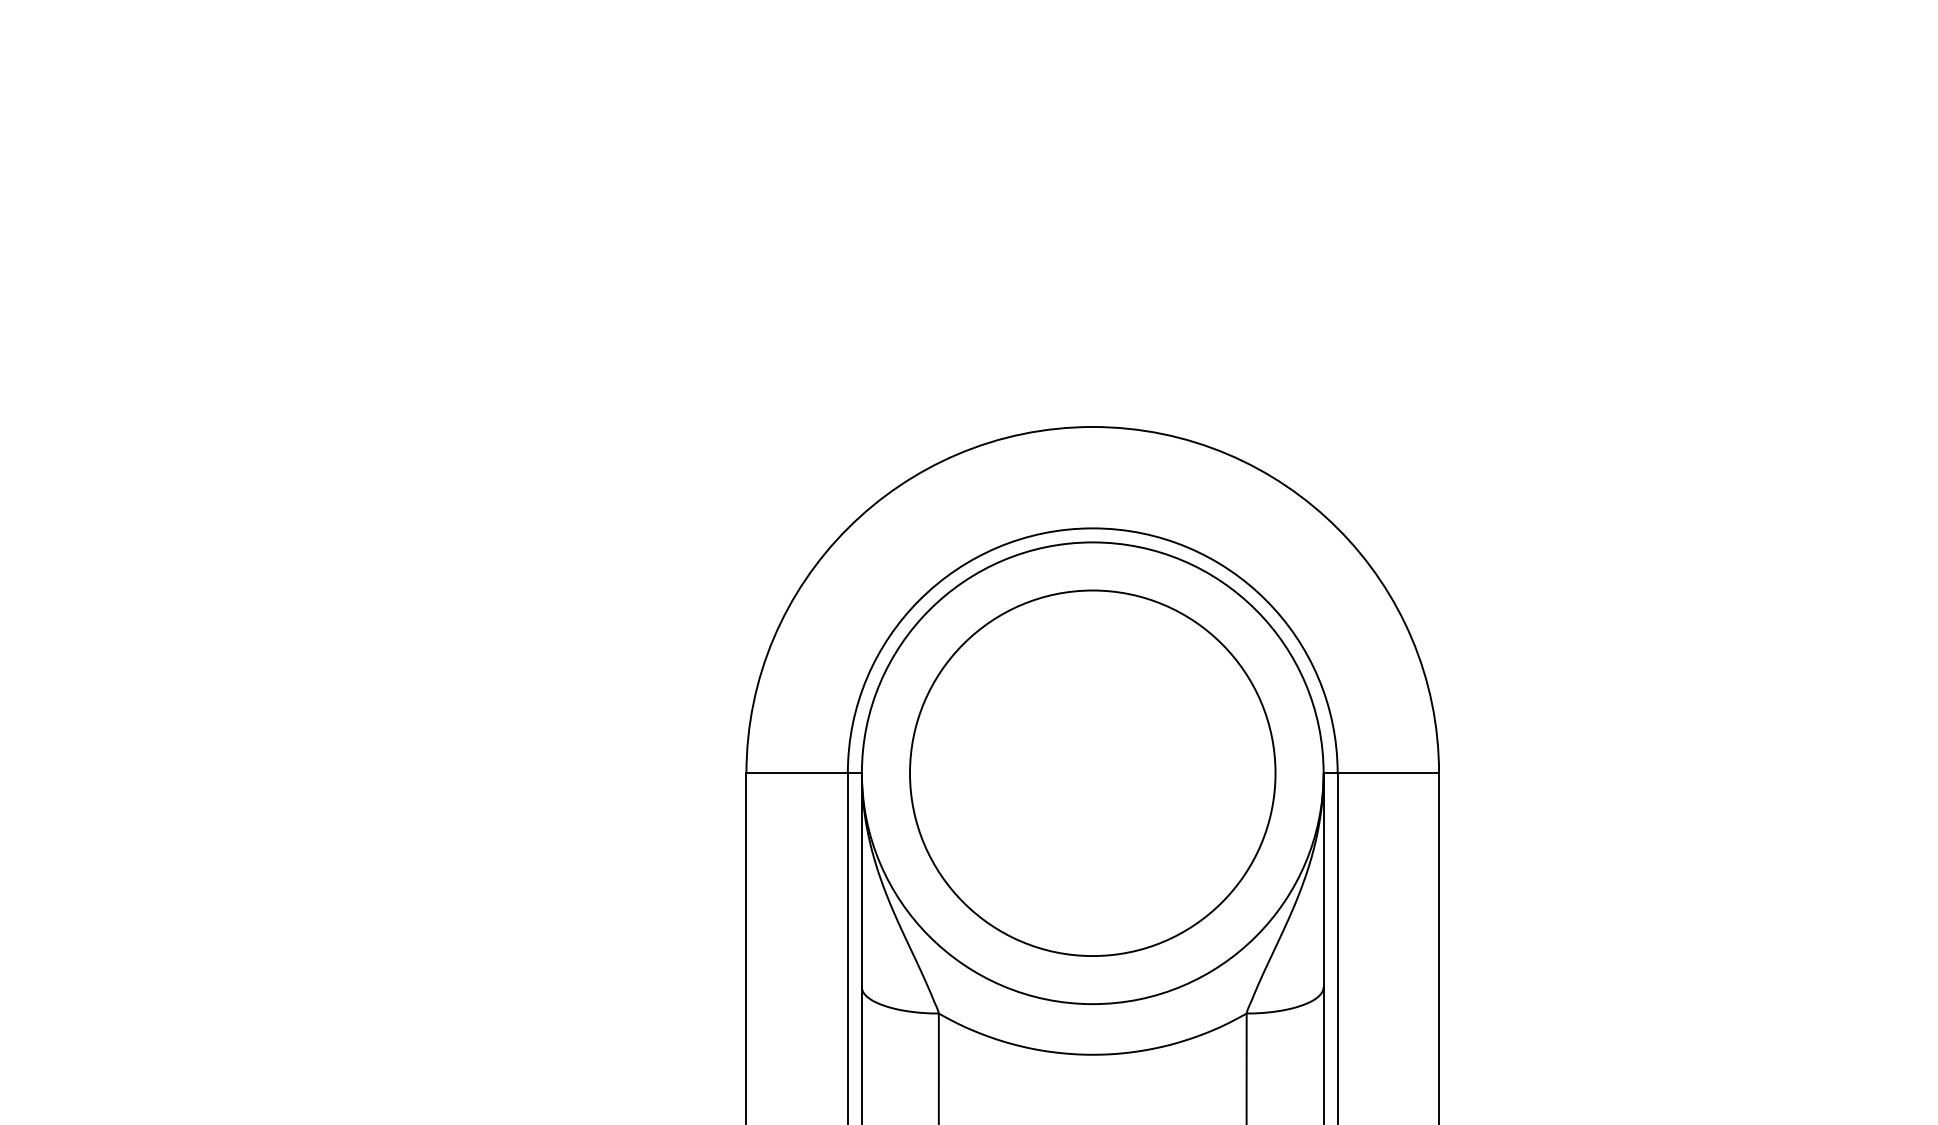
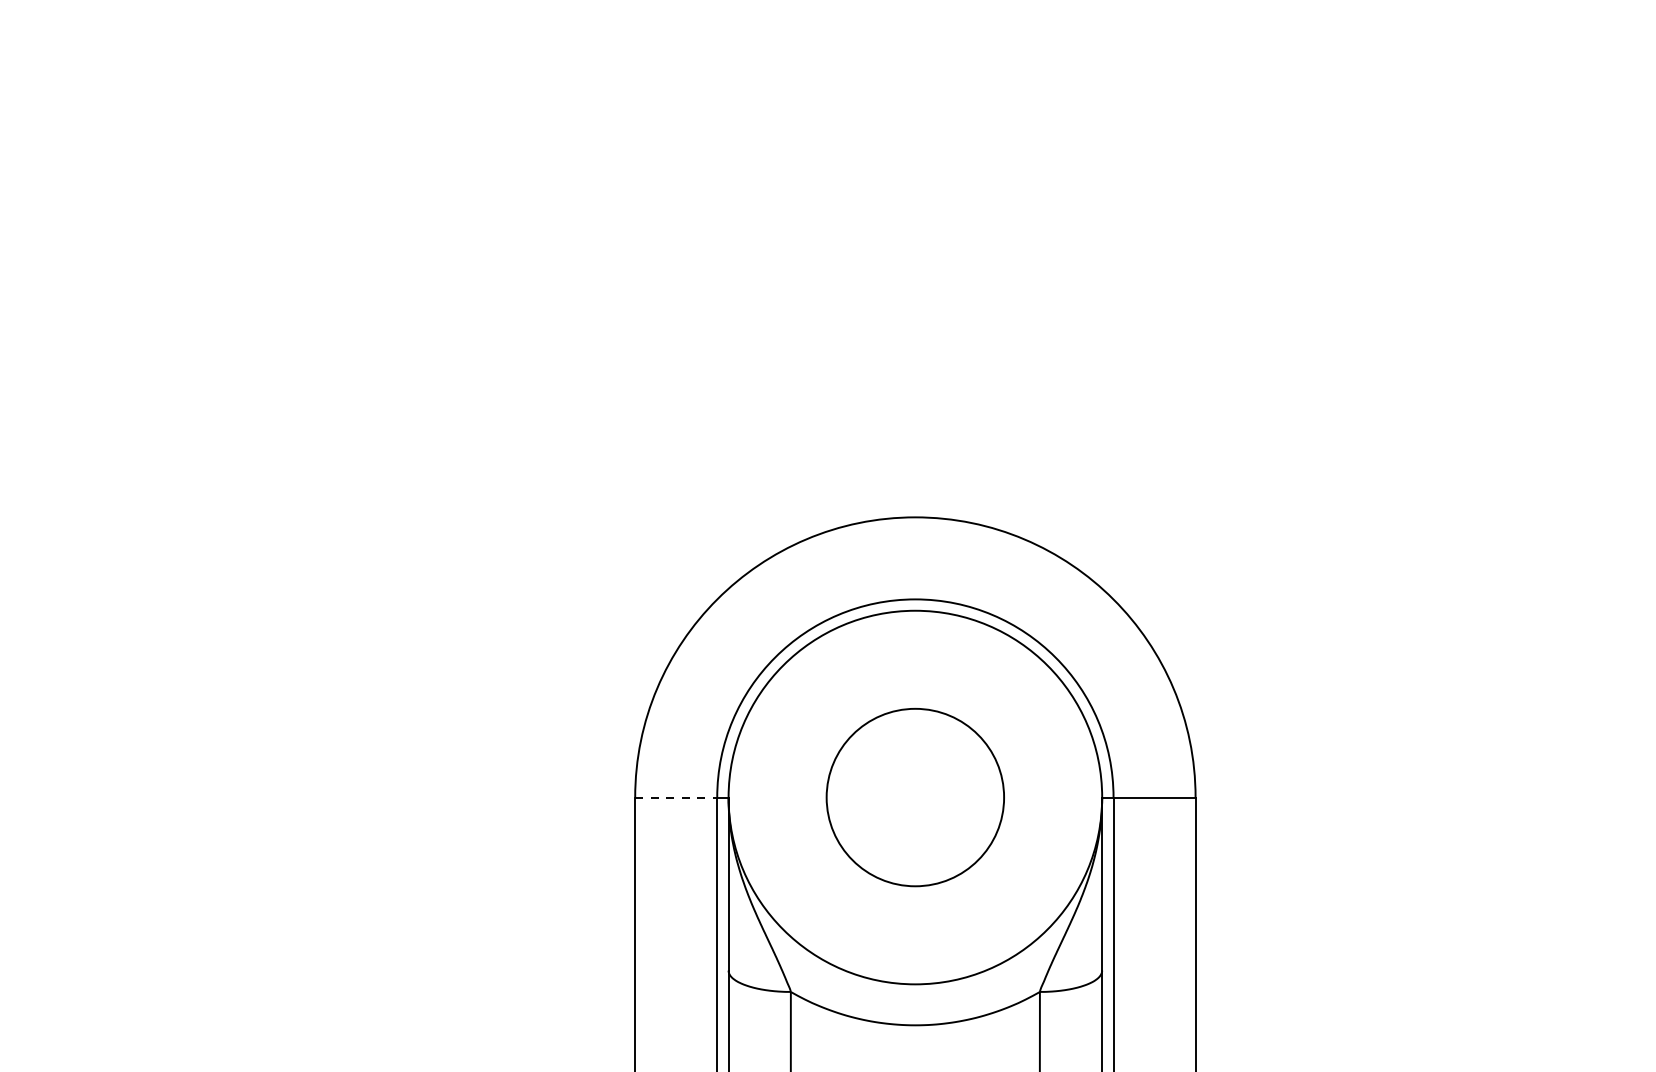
line: (797, 773) -> (676, 797), solid -> dashed
circle: (1092, 773) -> (915, 797), size x0.6

